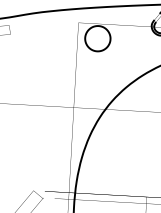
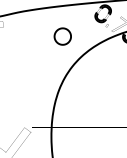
part: (97, 38) -> (62, 36), moved

